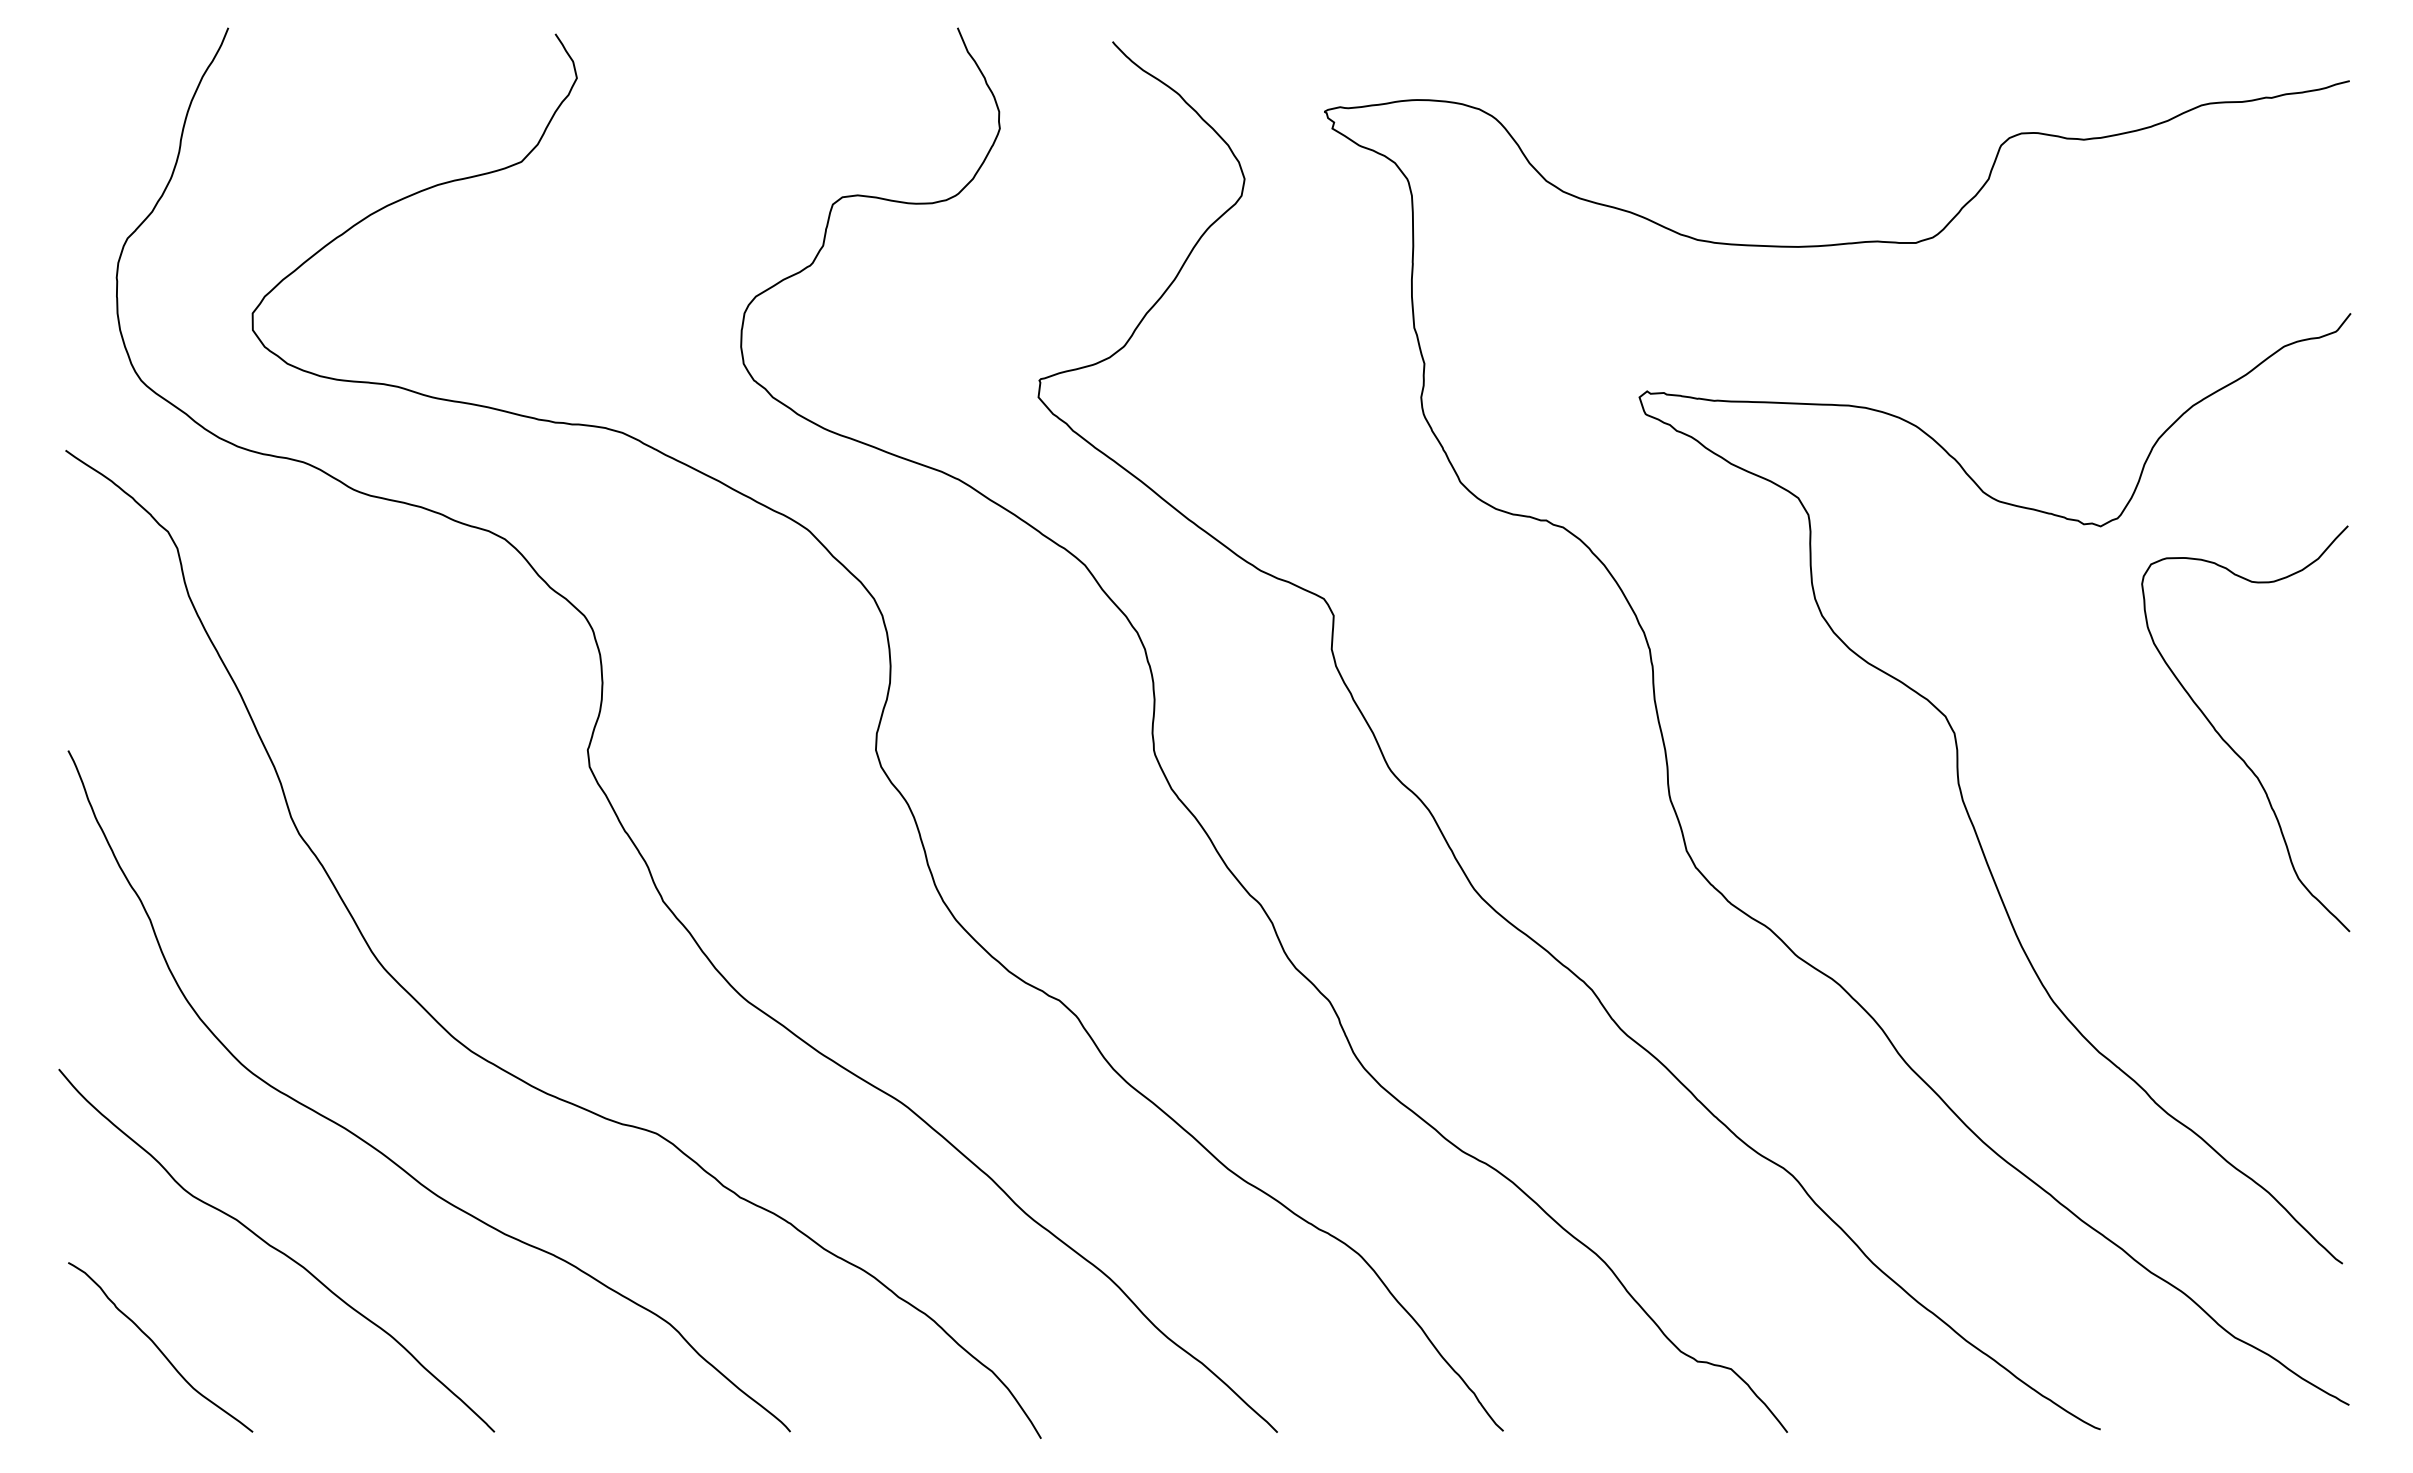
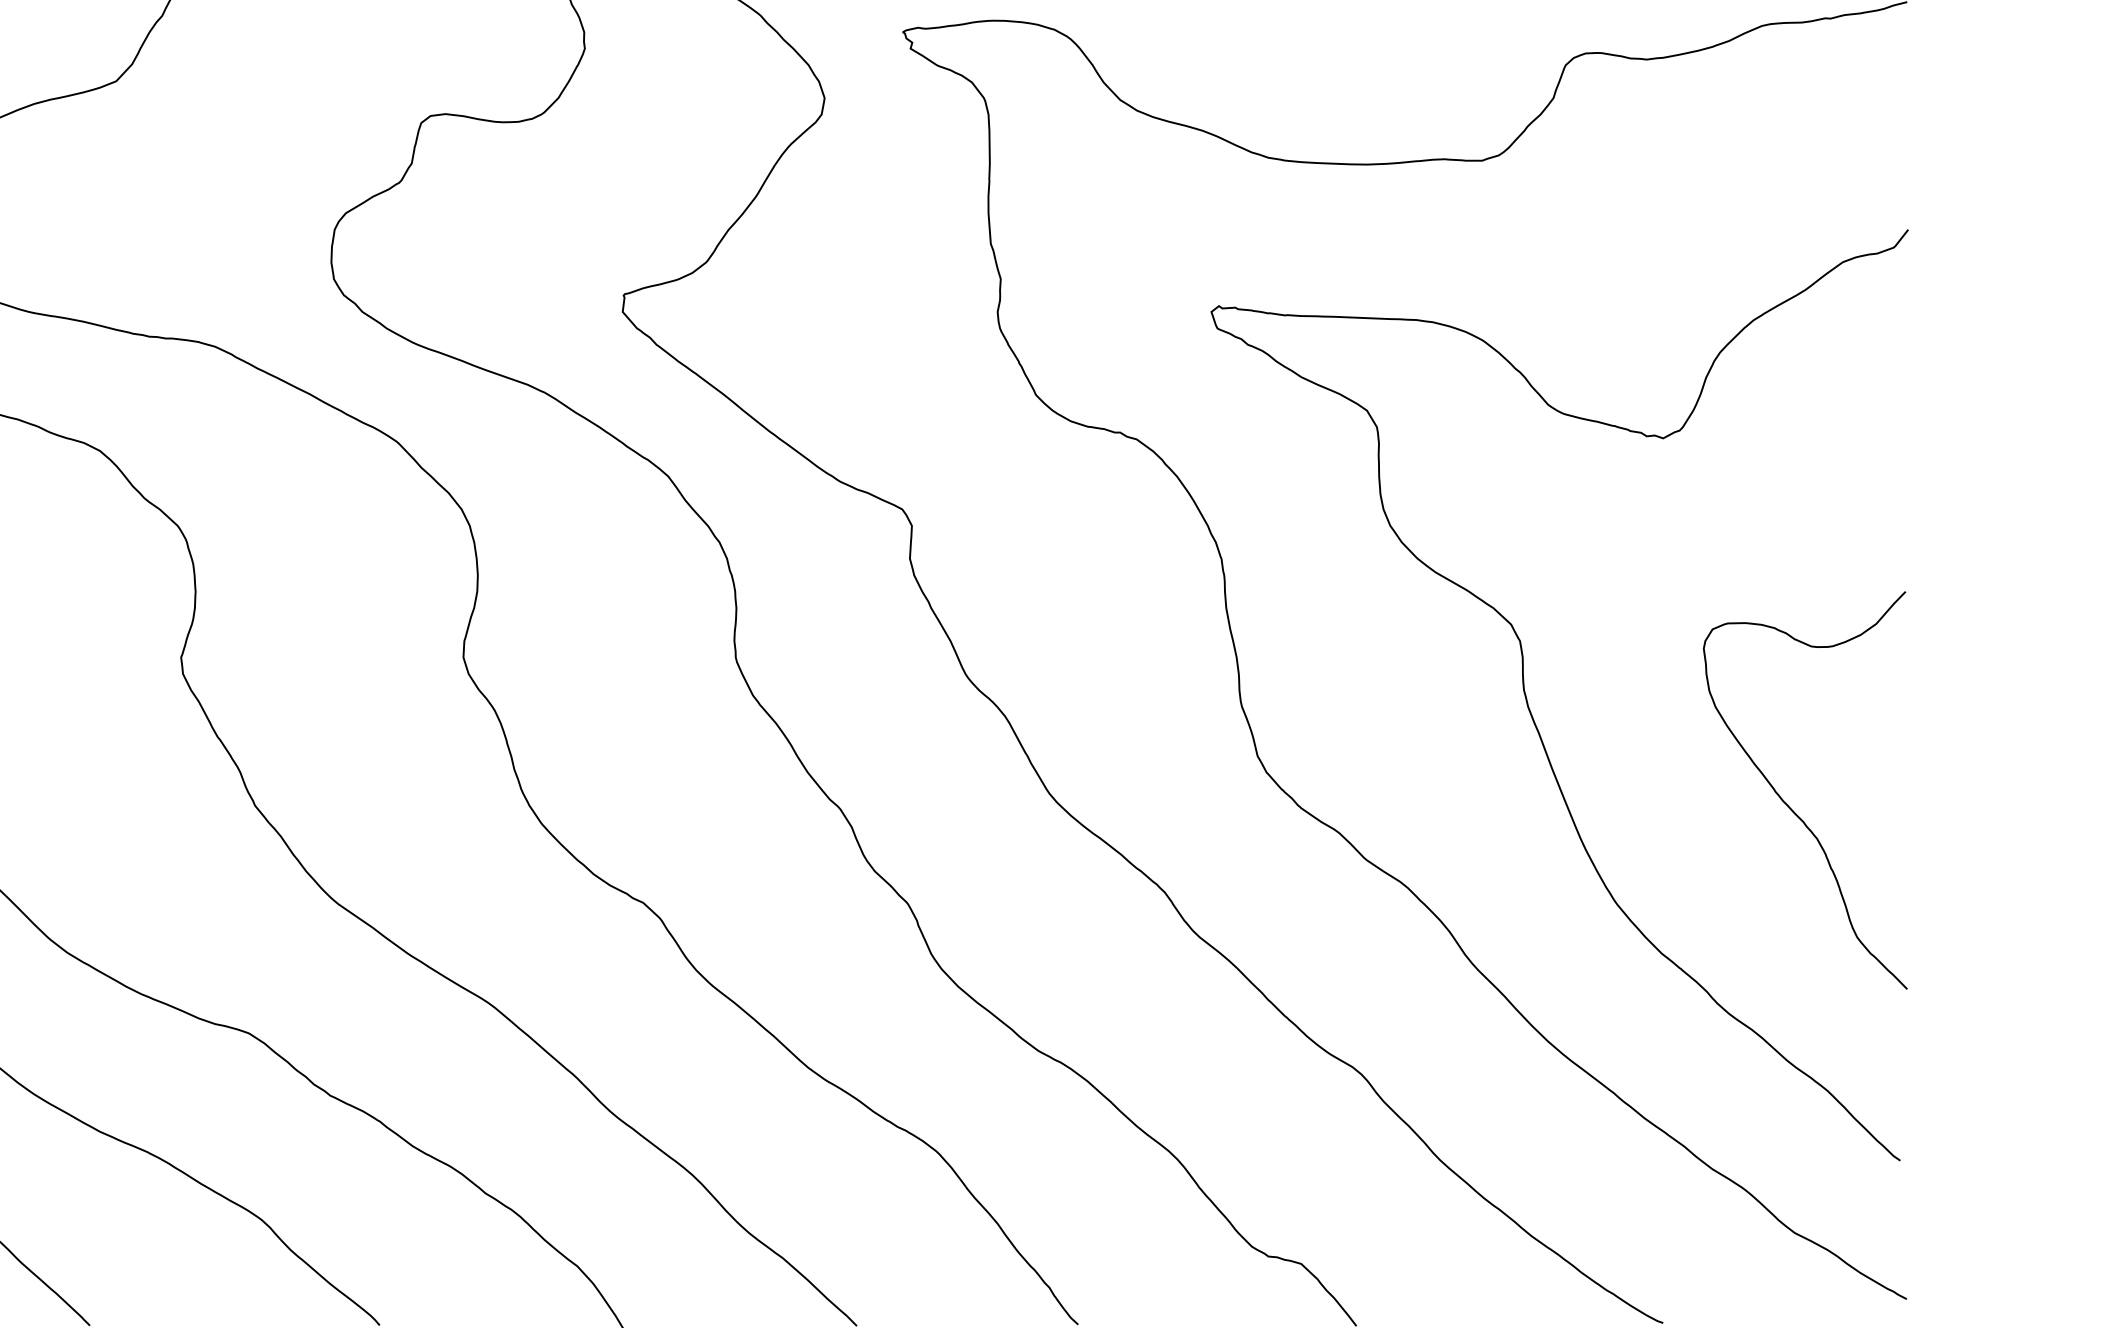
curve: (2229, 744) -> (1789, 805), moved

